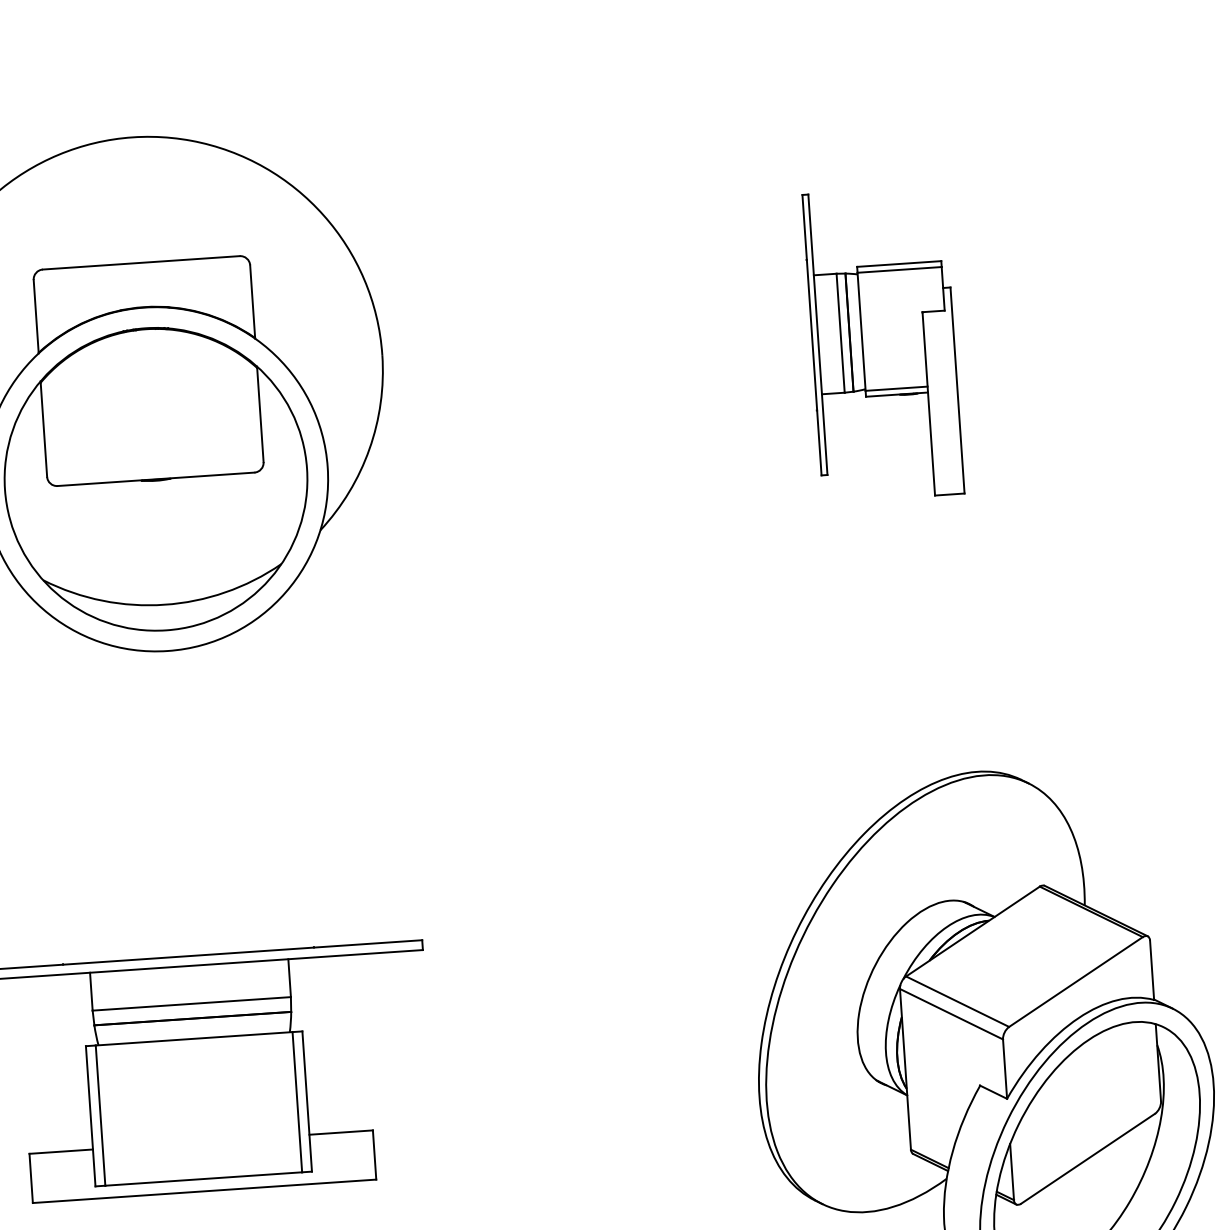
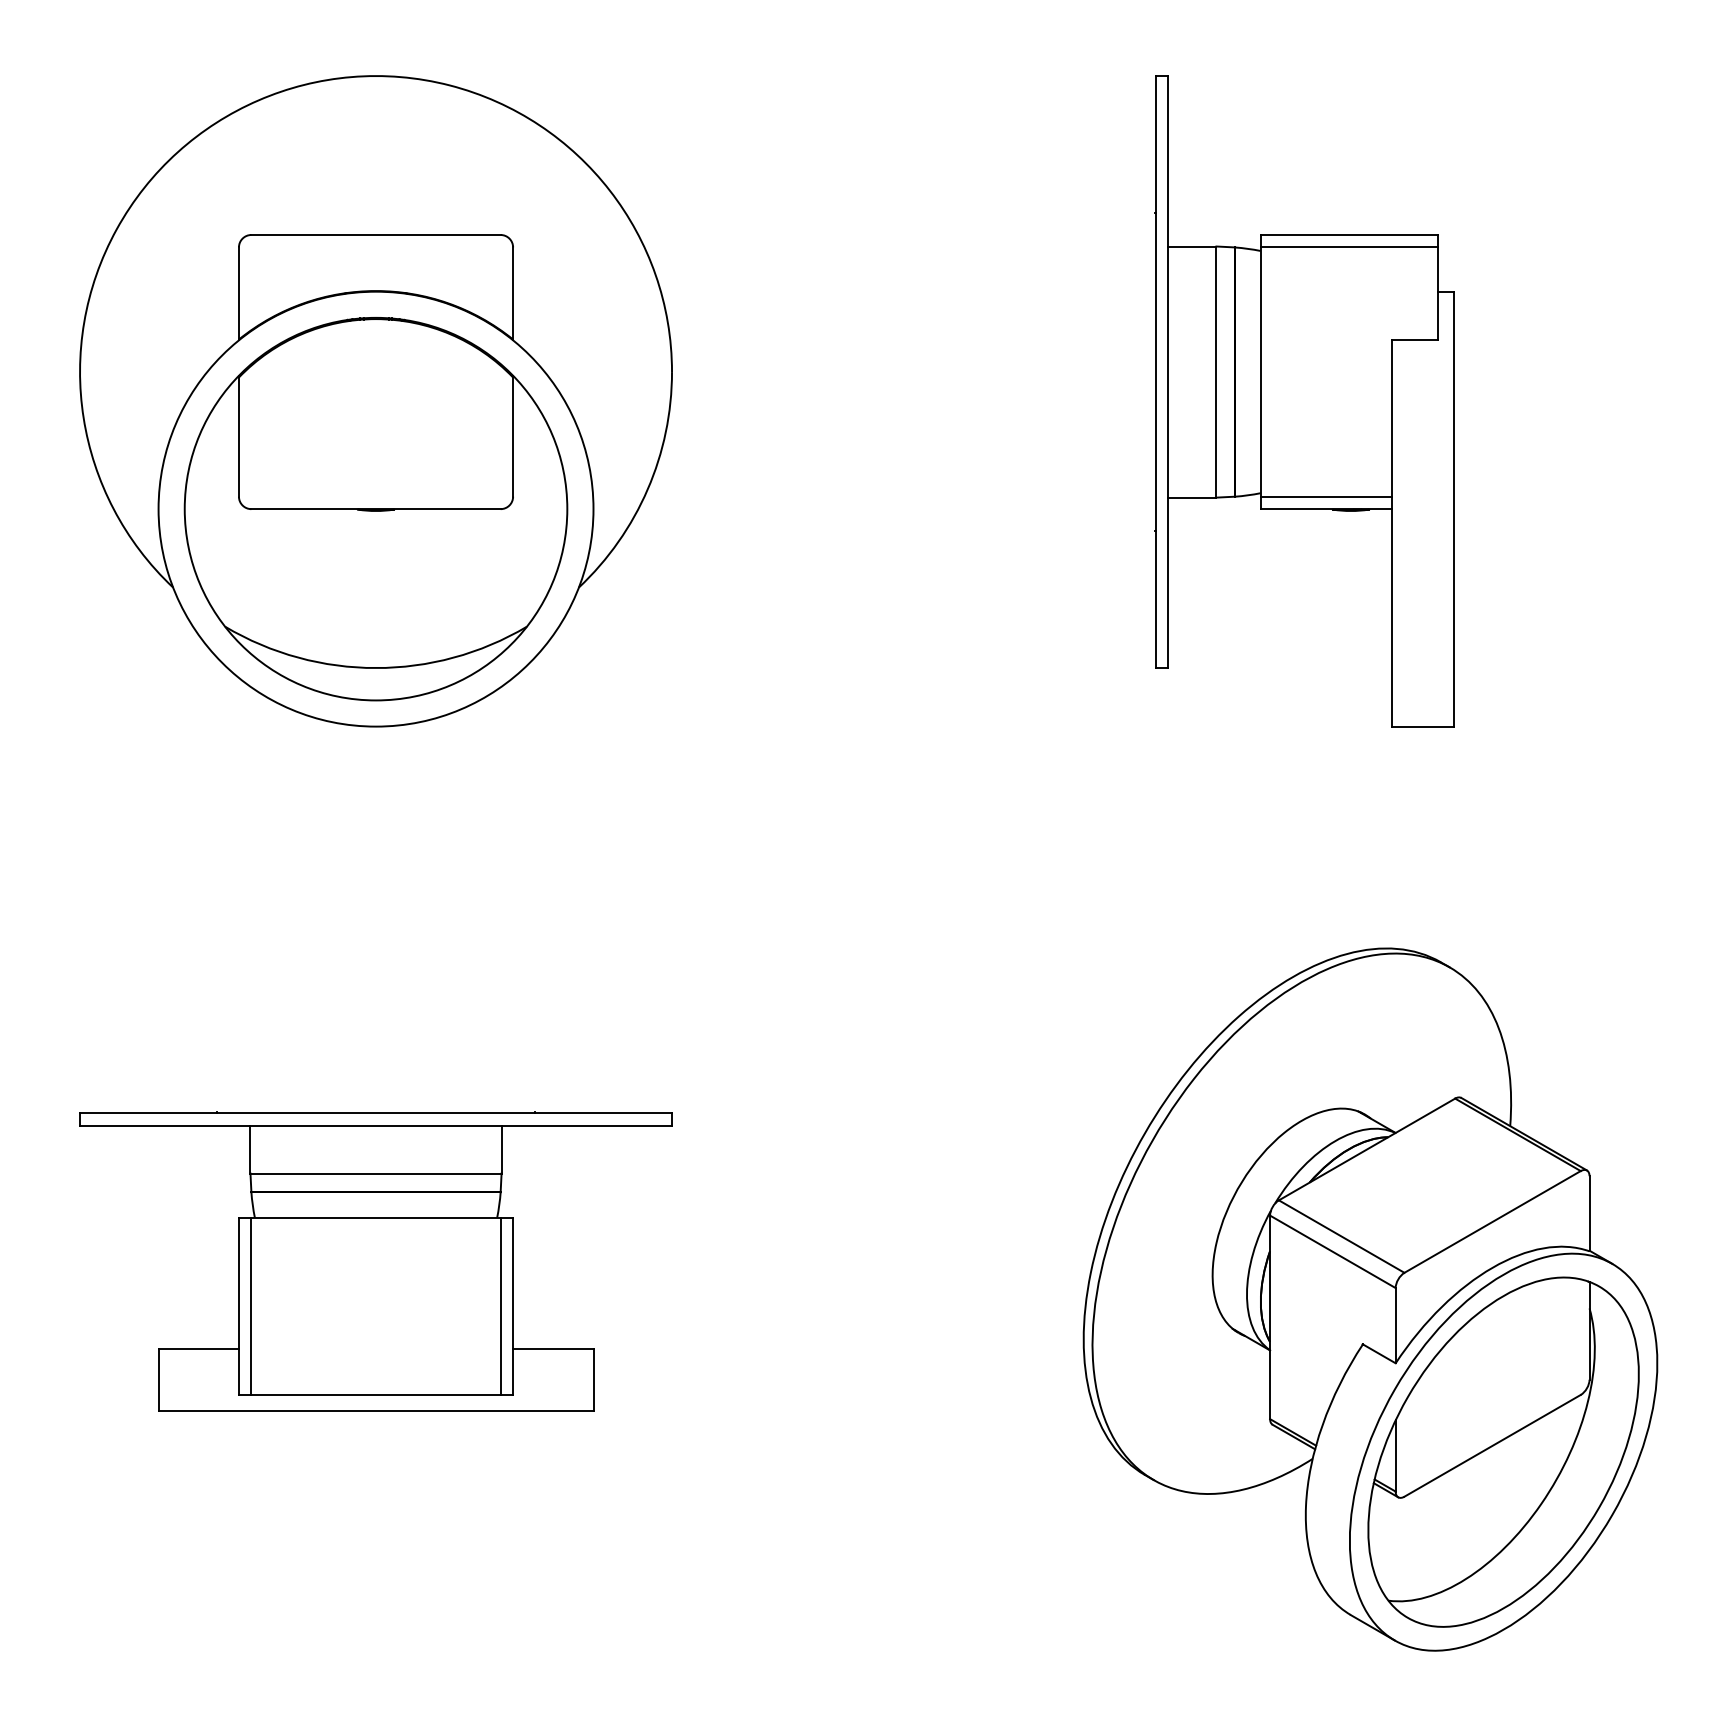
part: (883, 344) -> (1304, 401), size x1.67

